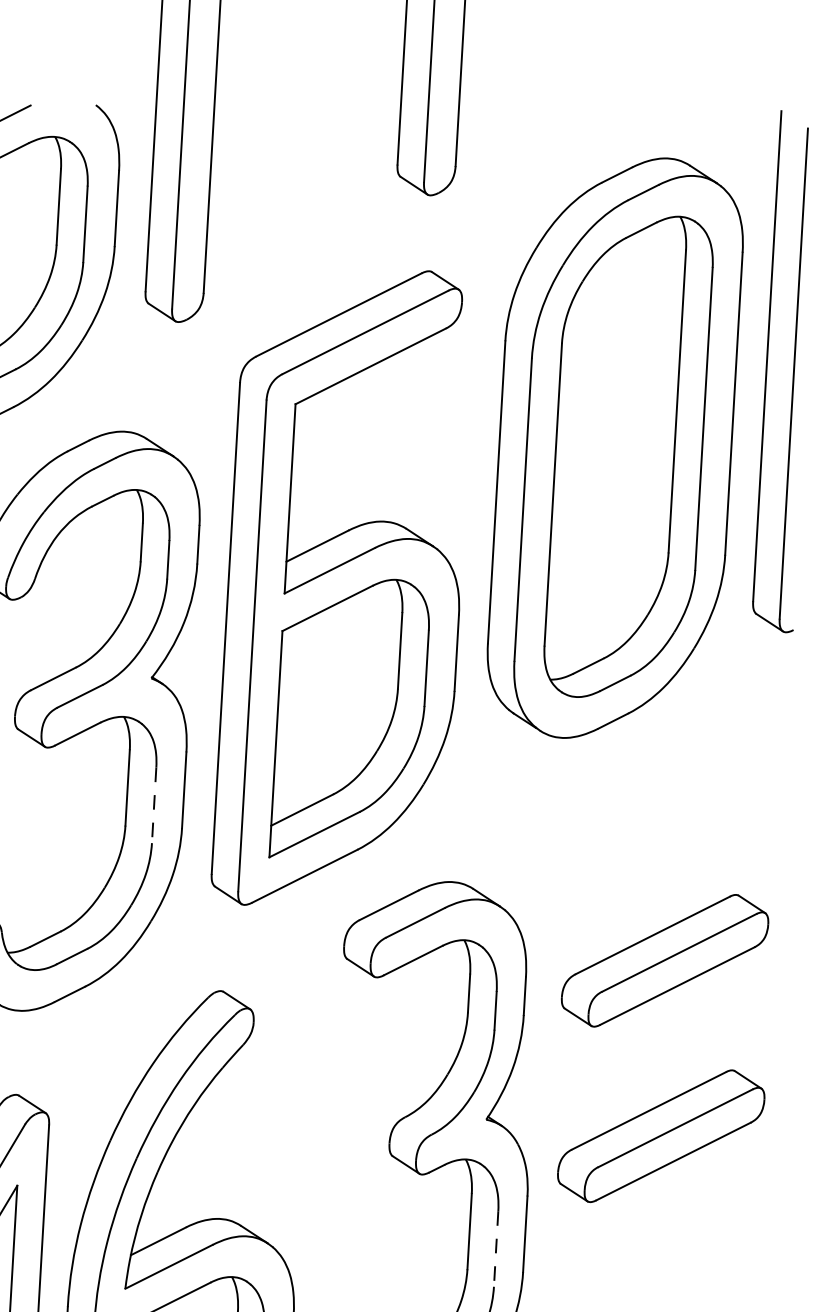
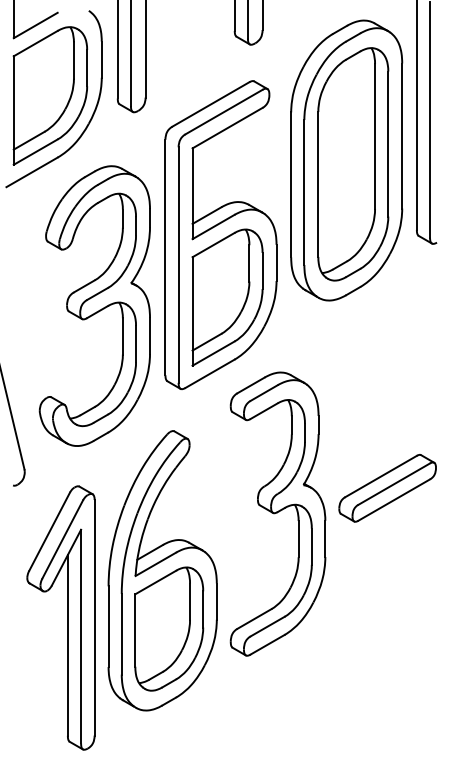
line: (155, 806) -> (136, 344), dashed -> solid
part: (664, 961) -> (384, 404), removed
line: (495, 1250) -> (311, 547), dashed -> solid

